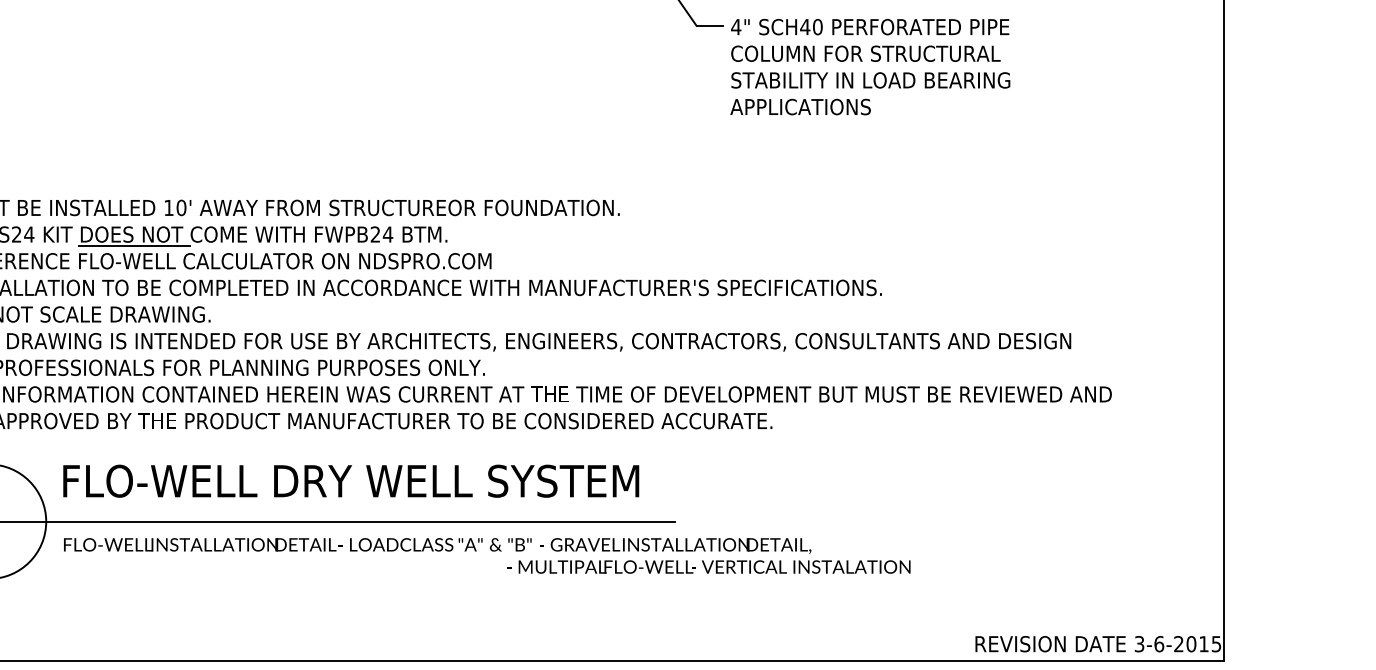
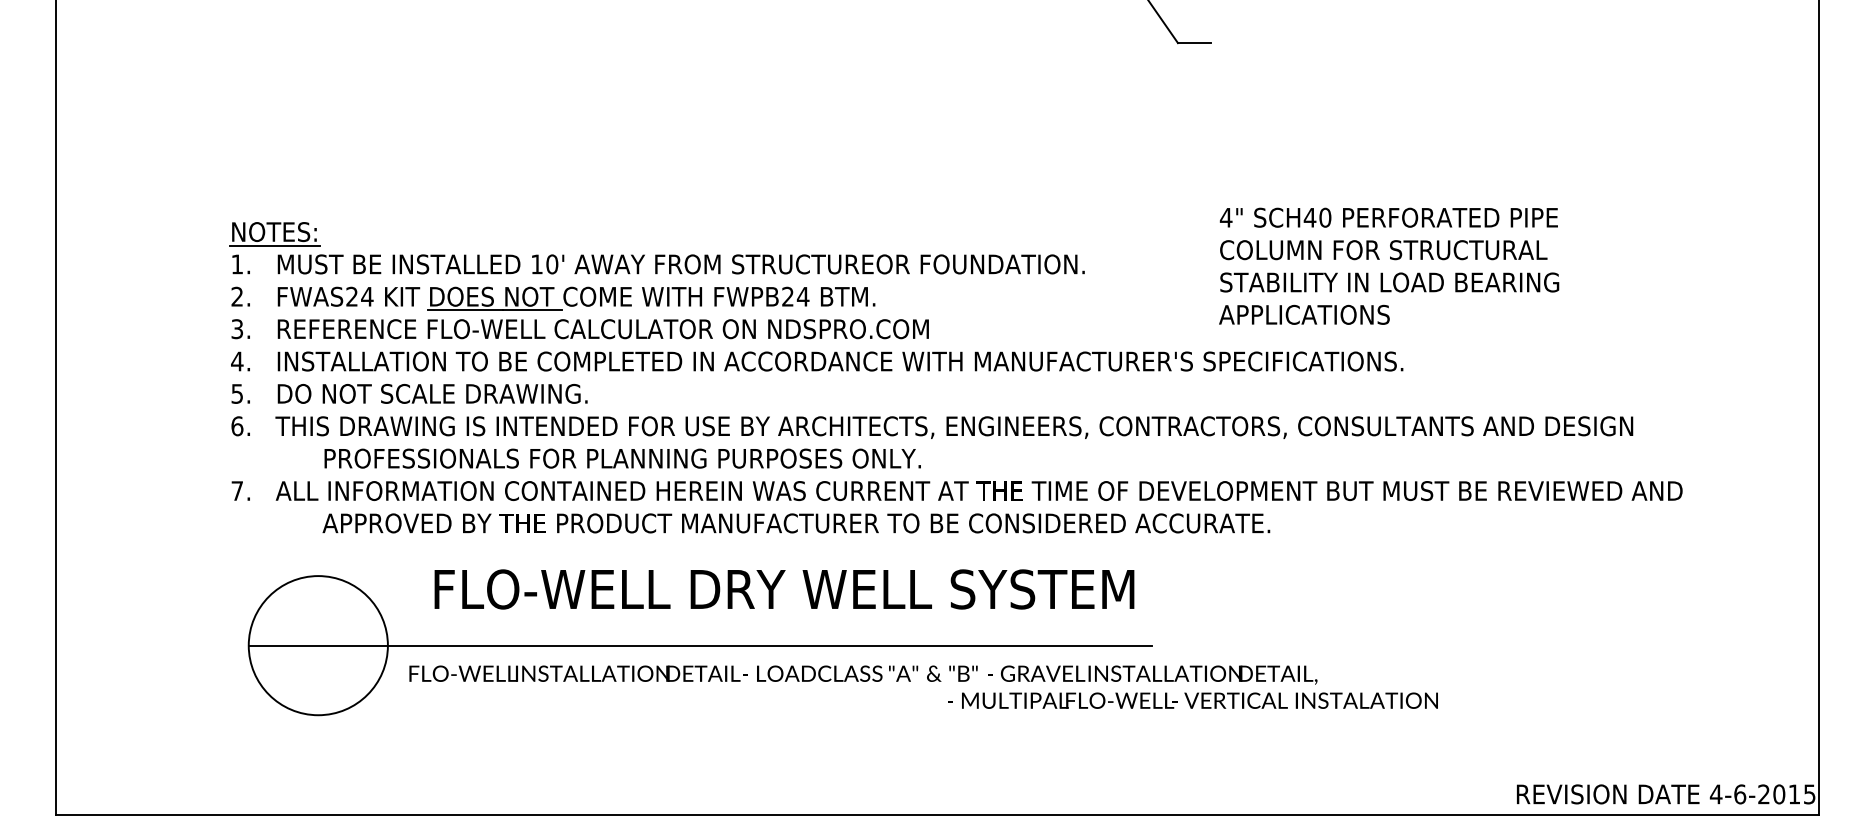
text: (870, 66) -> (1389, 265), moved
text: (351, 481) -> (784, 589), moved
text: (1138, 644) -> (1715, 794), 3-6-2015 -> 4-6-2015

